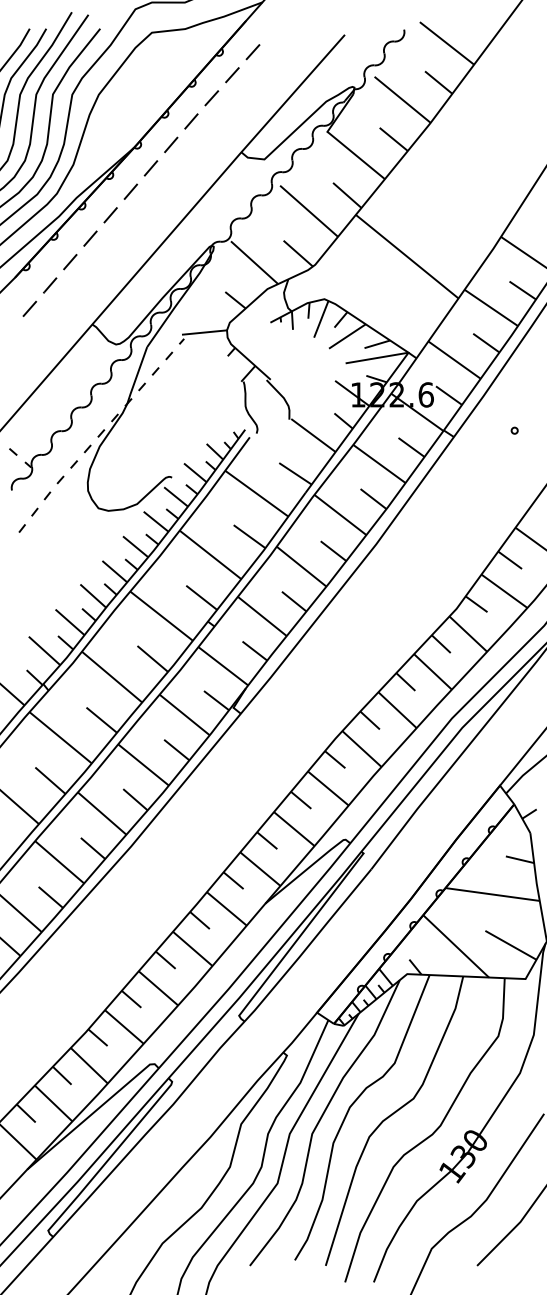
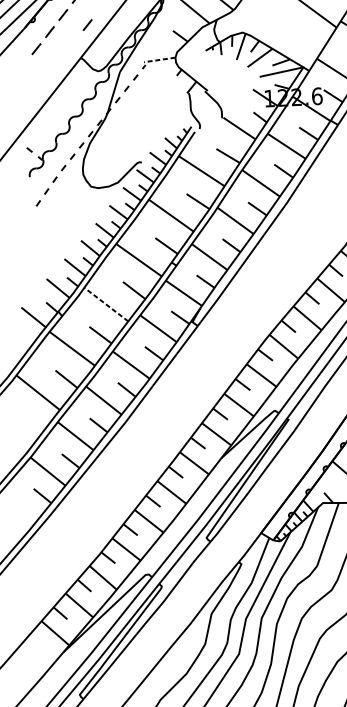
line: (104, 278) -> (87, 25), added
line: (204, 332) -> (159, 59), solid -> dashed
line: (111, 676) -> (105, 304), solid -> dashed

